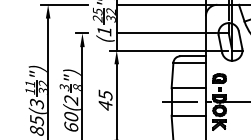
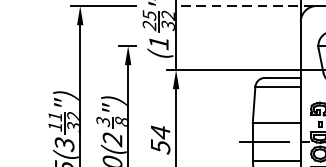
line: (165, 4) -> (244, 5), solid -> dashed
line: (165, 33) -> (244, 46), removed
text: (105, 100) -> (160, 139), 45 -> 54

